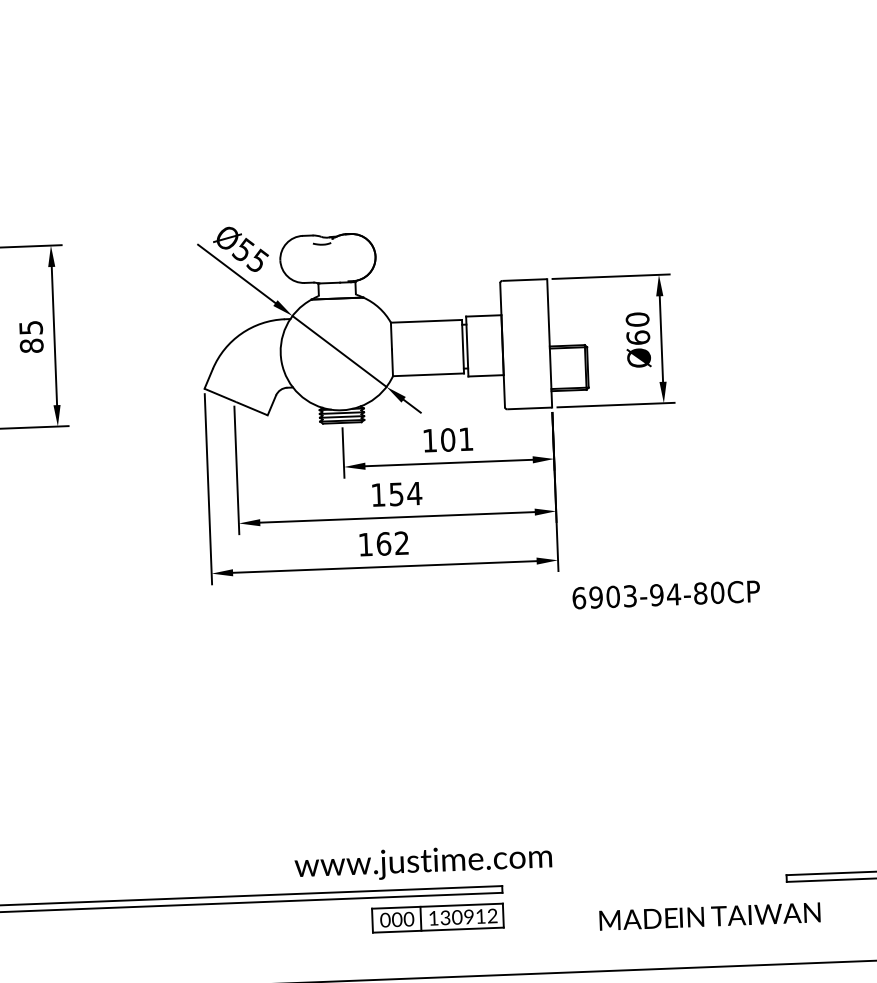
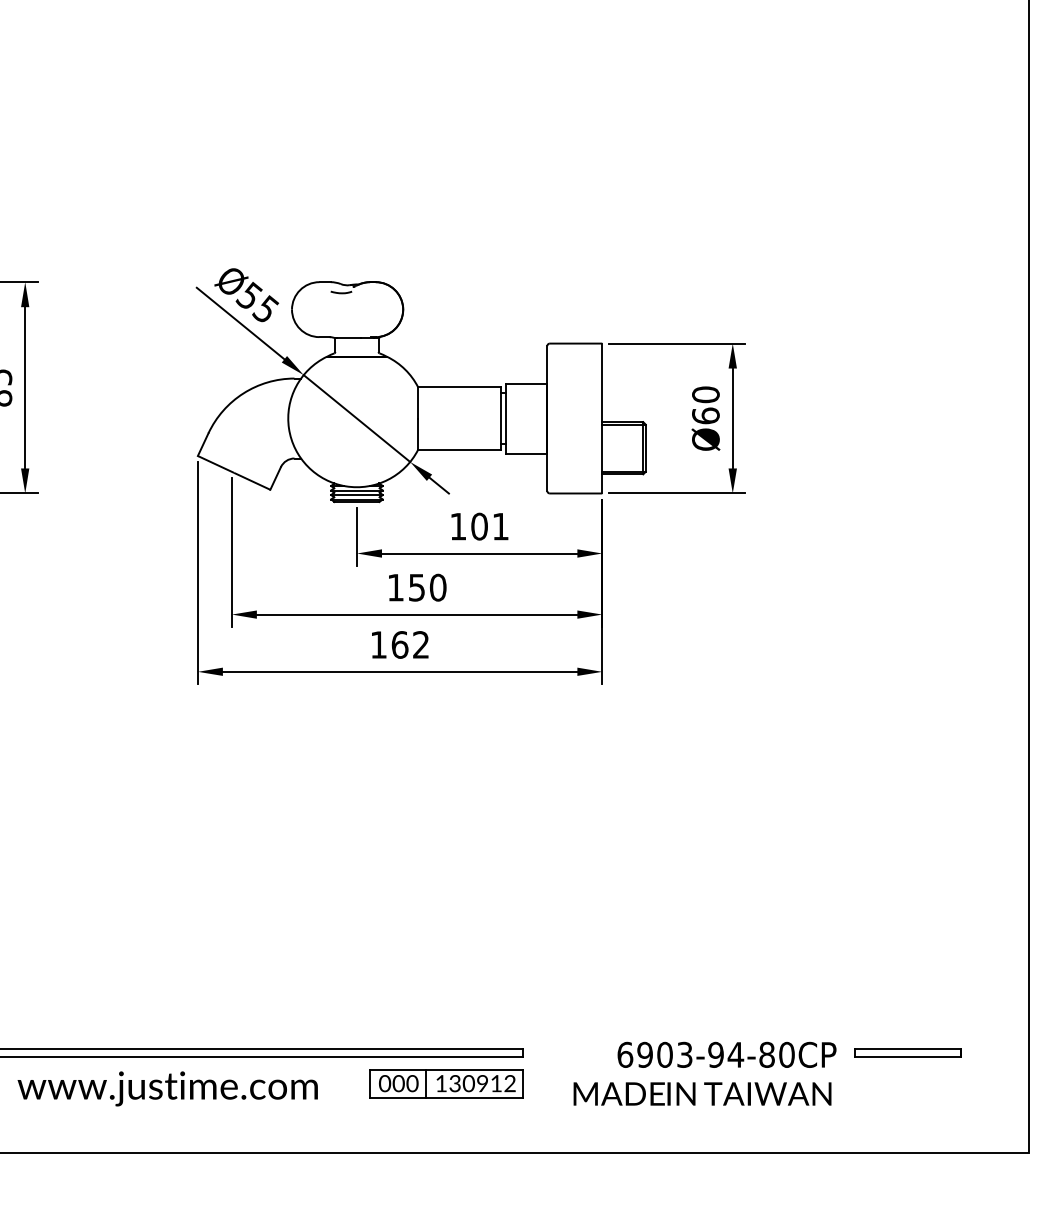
text: (414, 493) -> (437, 587), 154 -> 150
text: (665, 594) -> (726, 1054), moved
text: (423, 862) -> (167, 1088), moved
text: (709, 916) -> (702, 1093), moved

